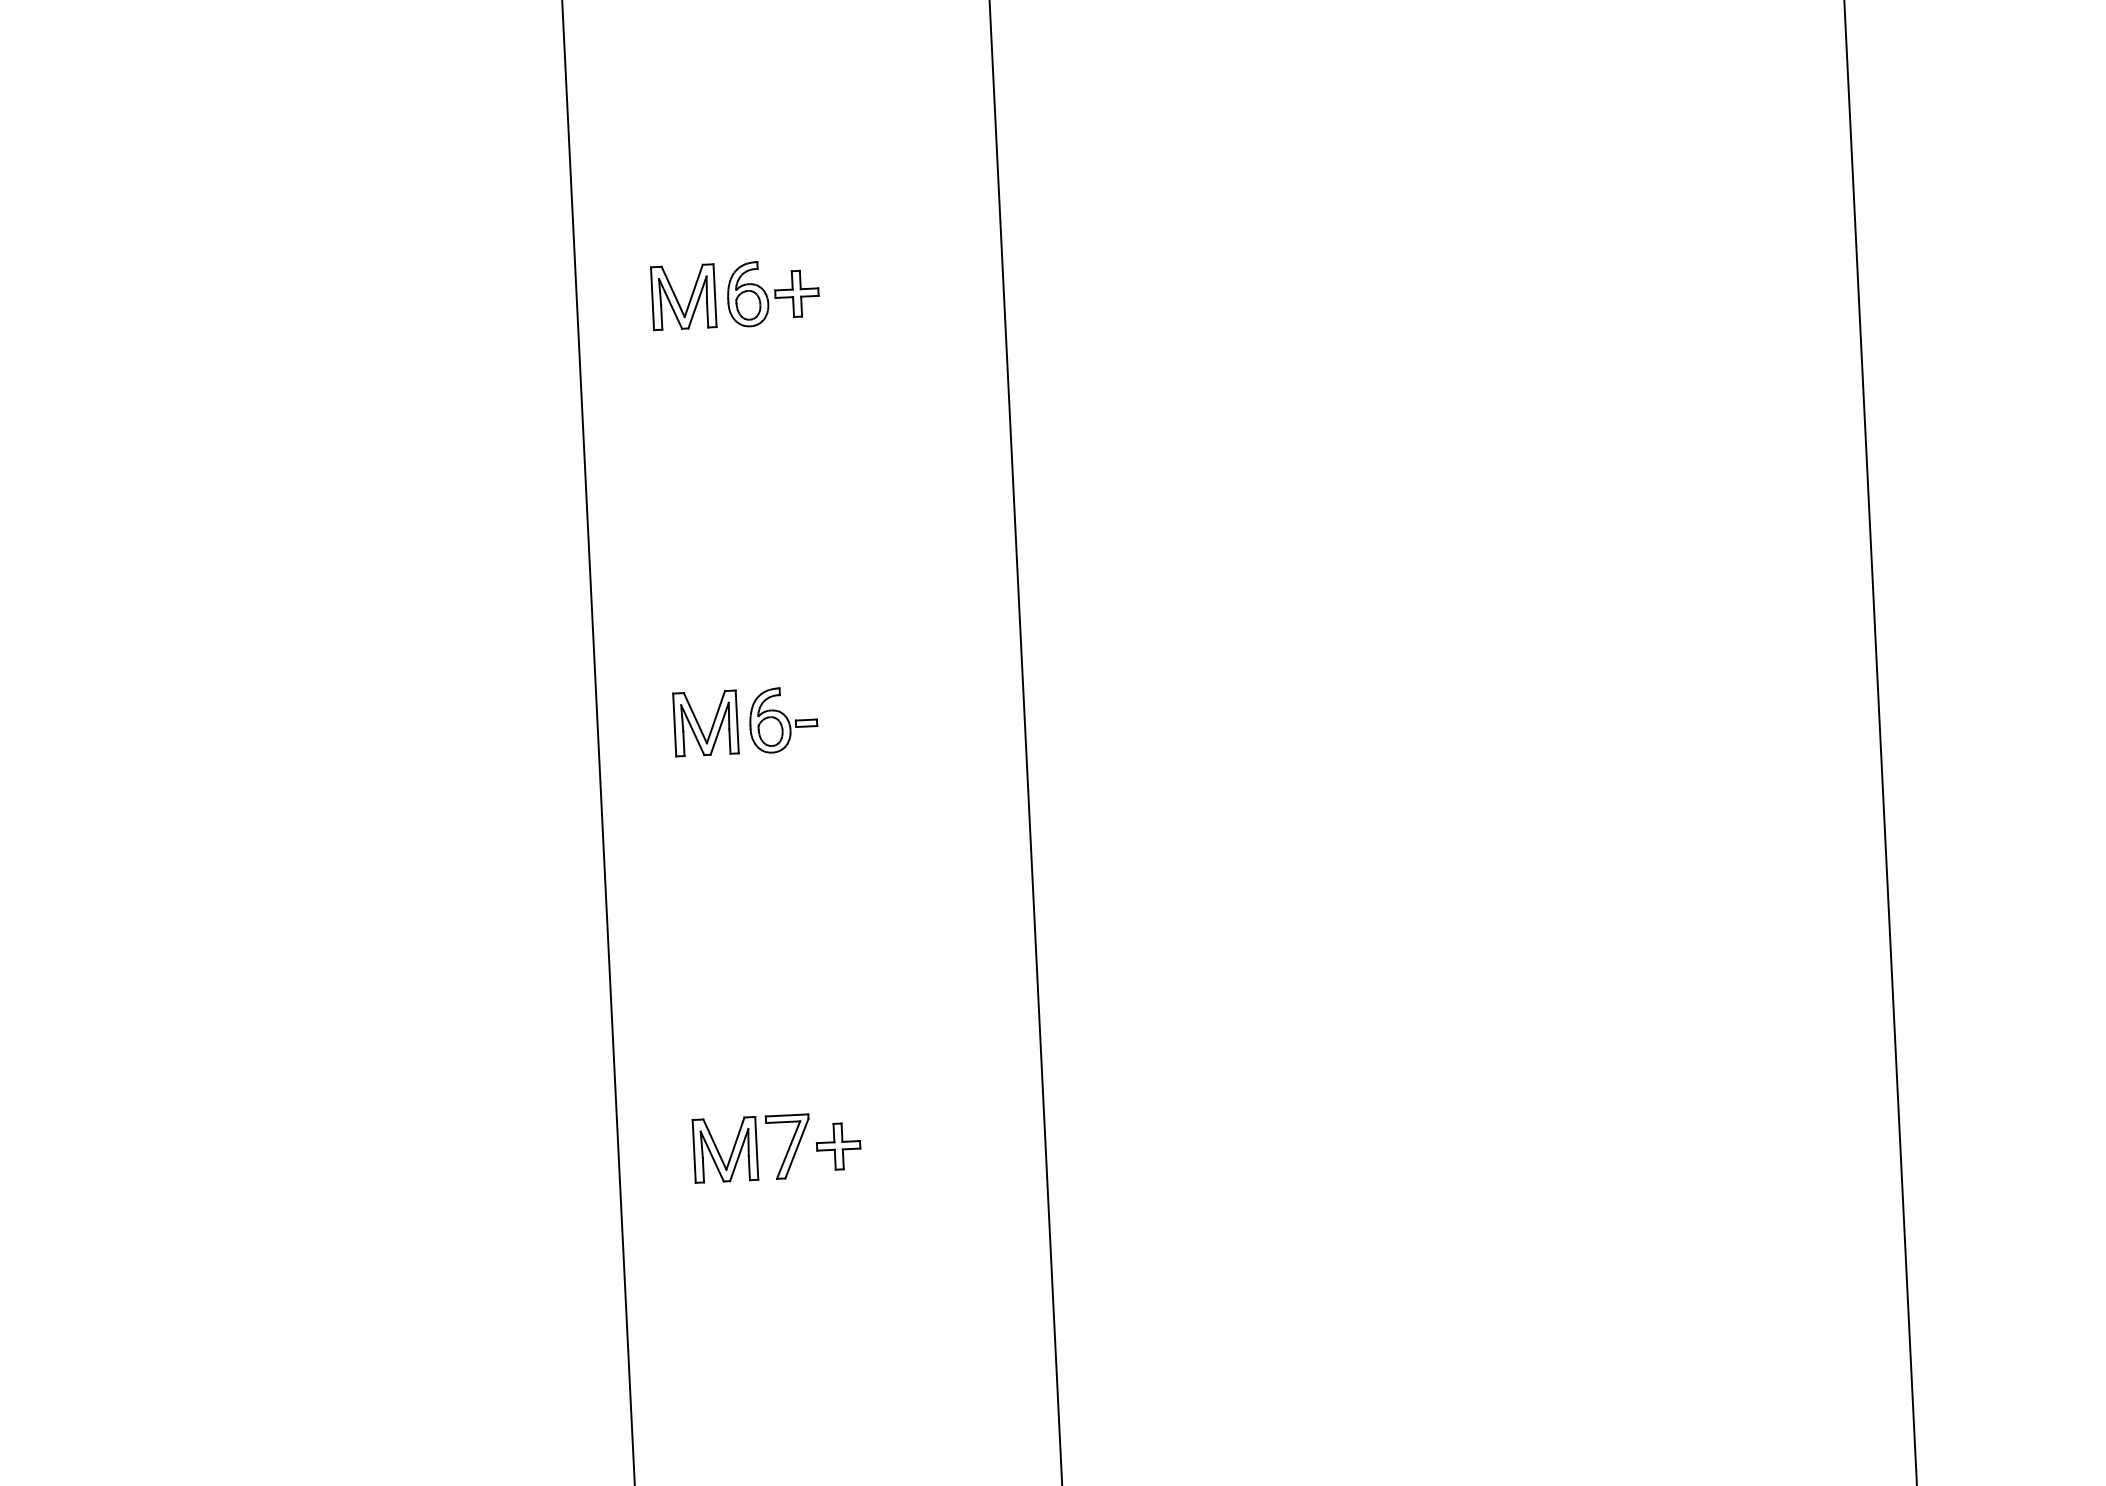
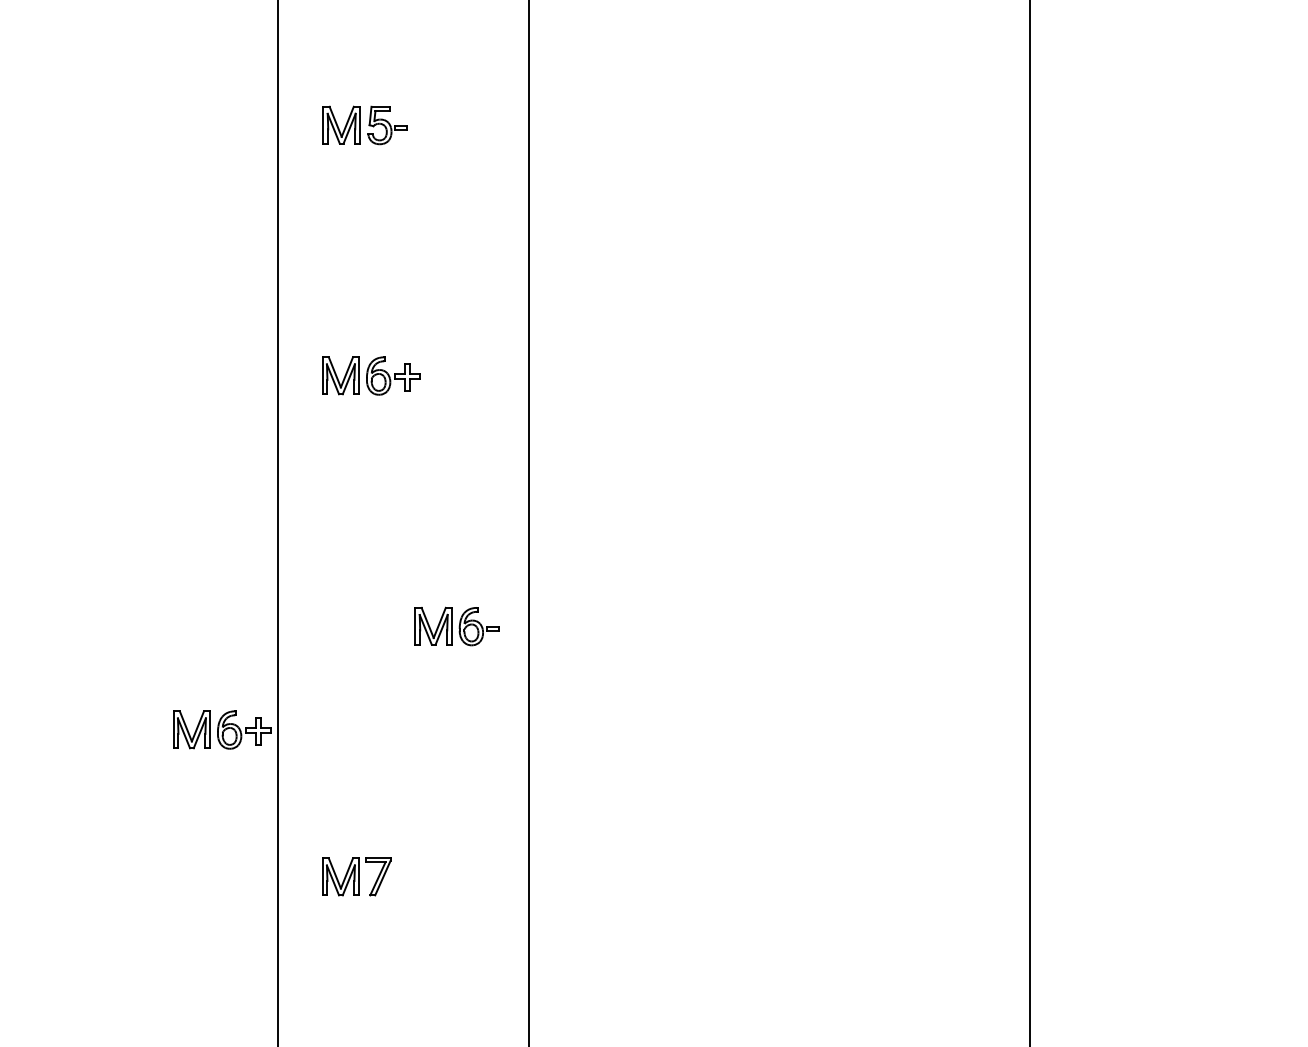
part: (744, 721) -> (456, 626), moved
part: (511, 908) -> (222, 729), added
part: (838, 1147) -> (407, 878), removed

